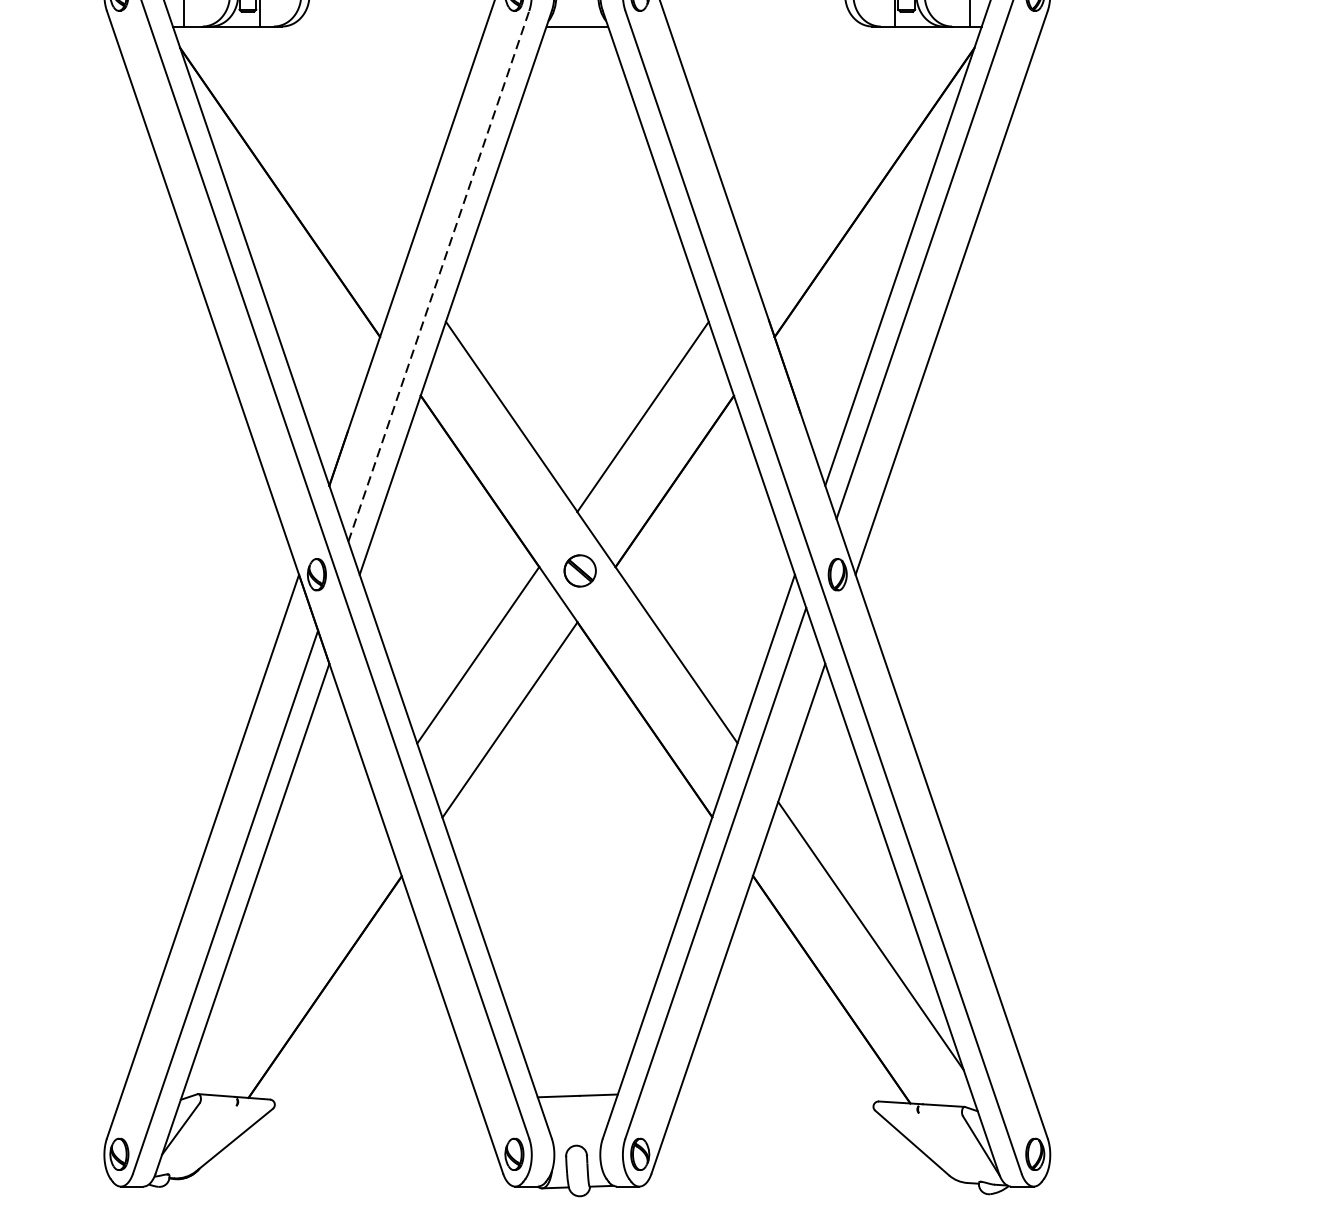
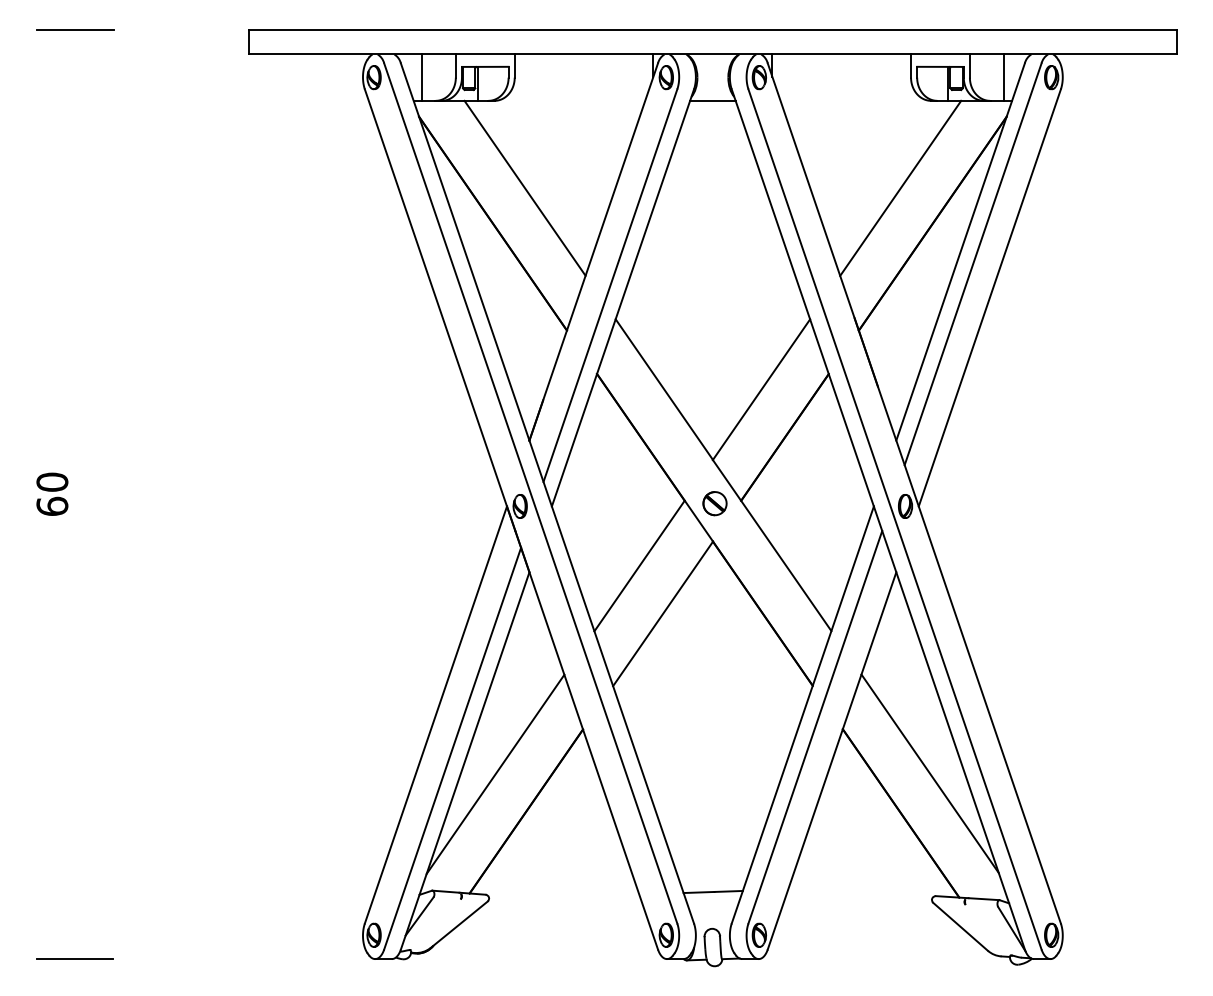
line: (322, 143) -> (524, 187), added
line: (830, 143) -> (900, 187), added
line: (438, 276) -> (610, 285), dashed -> solid
line: (283, 937) -> (495, 774), added

